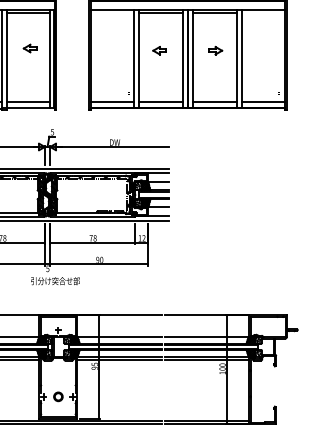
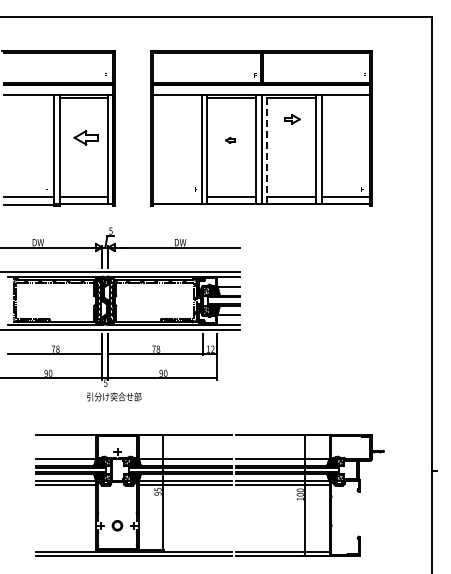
part: (30, 48) -> (86, 137), size x1.6
part: (159, 50) -> (230, 140), size x0.6
part: (215, 50) -> (292, 119), moved
line: (193, 58) -> (267, 149), solid -> dashed
line: (112, 102) -> (177, 197), removed

